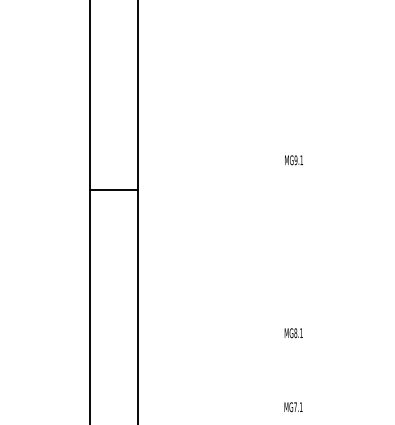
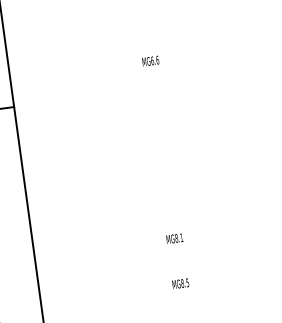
text: (298, 160) -> (154, 60), MG9.1 -> MG6.6
text: (293, 333) -> (174, 239), moved
text: (298, 407) -> (185, 283), MG7.1 -> MG8.5

